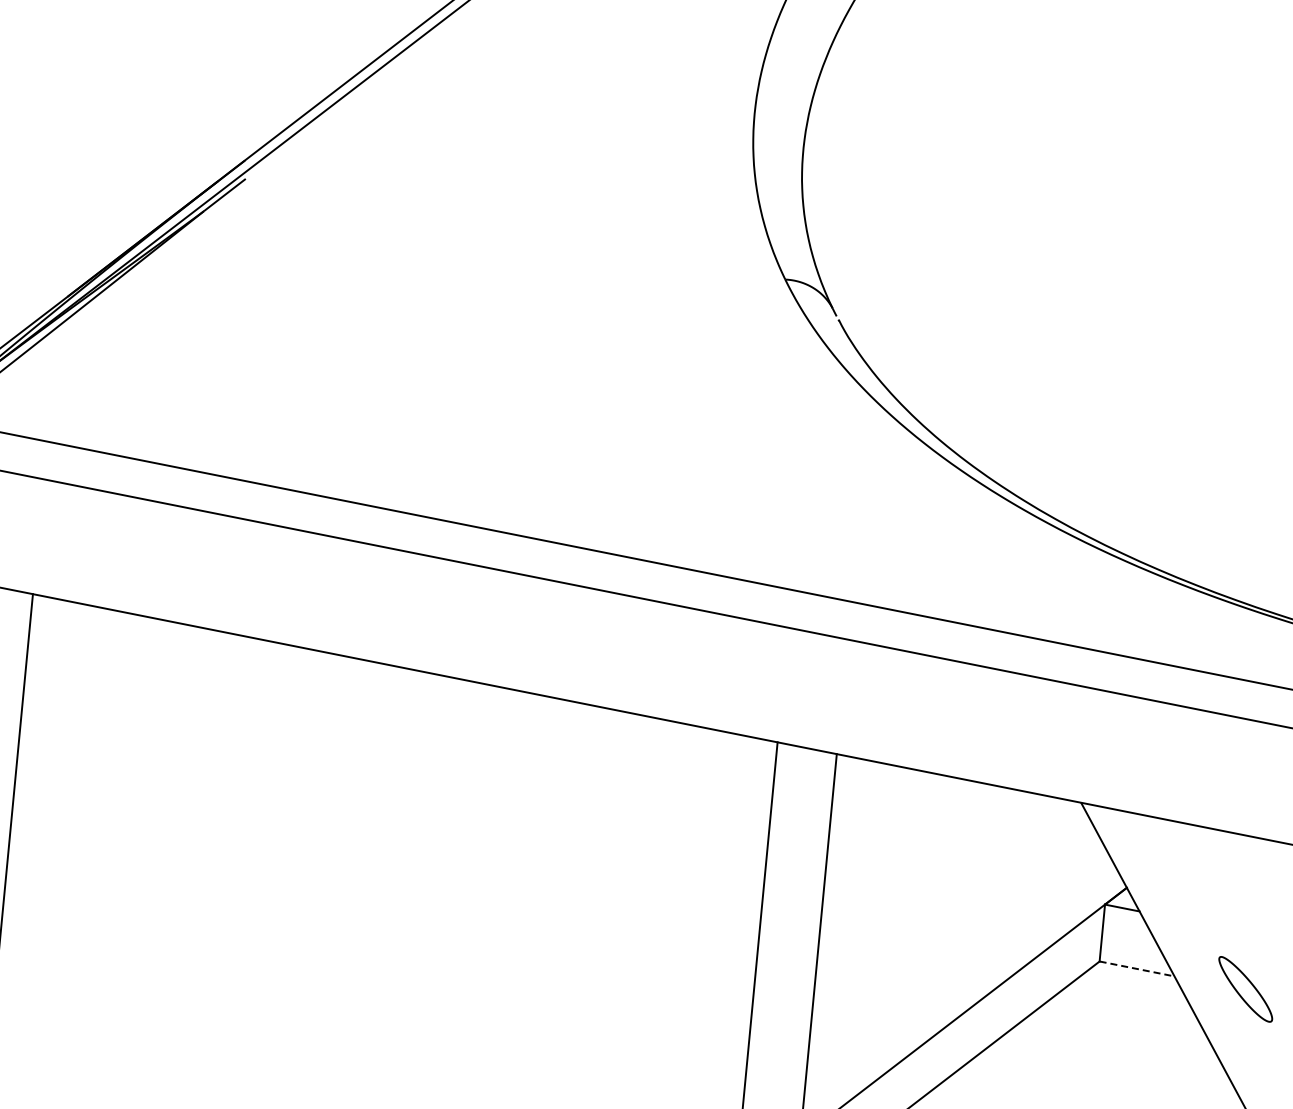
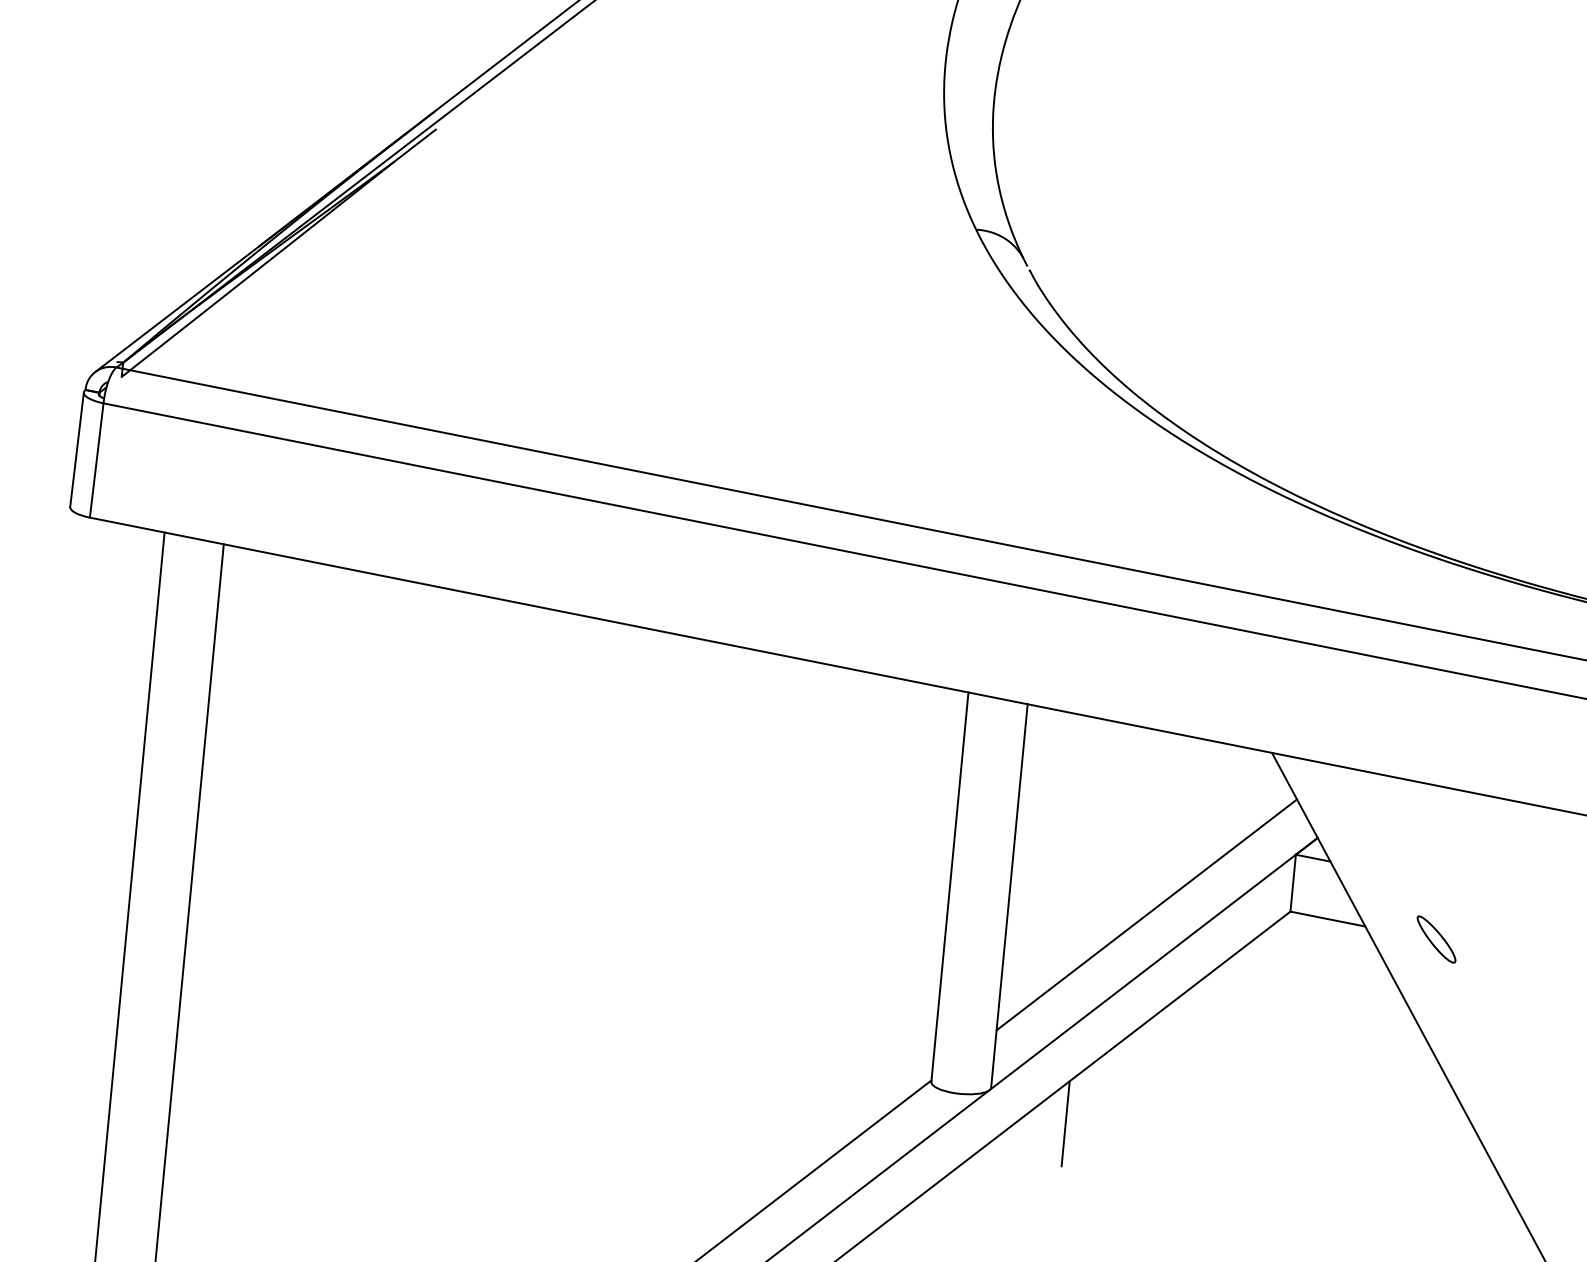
line: (955, 964) -> (1146, 914), added
line: (1137, 969) -> (1328, 919), dashed -> solid
part: (1245, 989) -> (1436, 939), size x0.71

